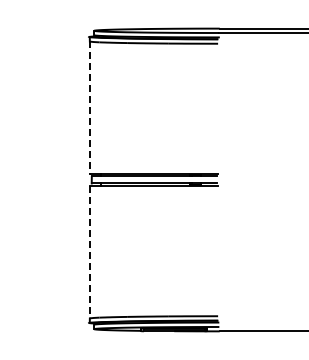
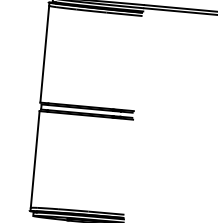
line: (89, 108) -> (44, 54), dashed -> solid
line: (89, 252) -> (34, 159), dashed -> solid

